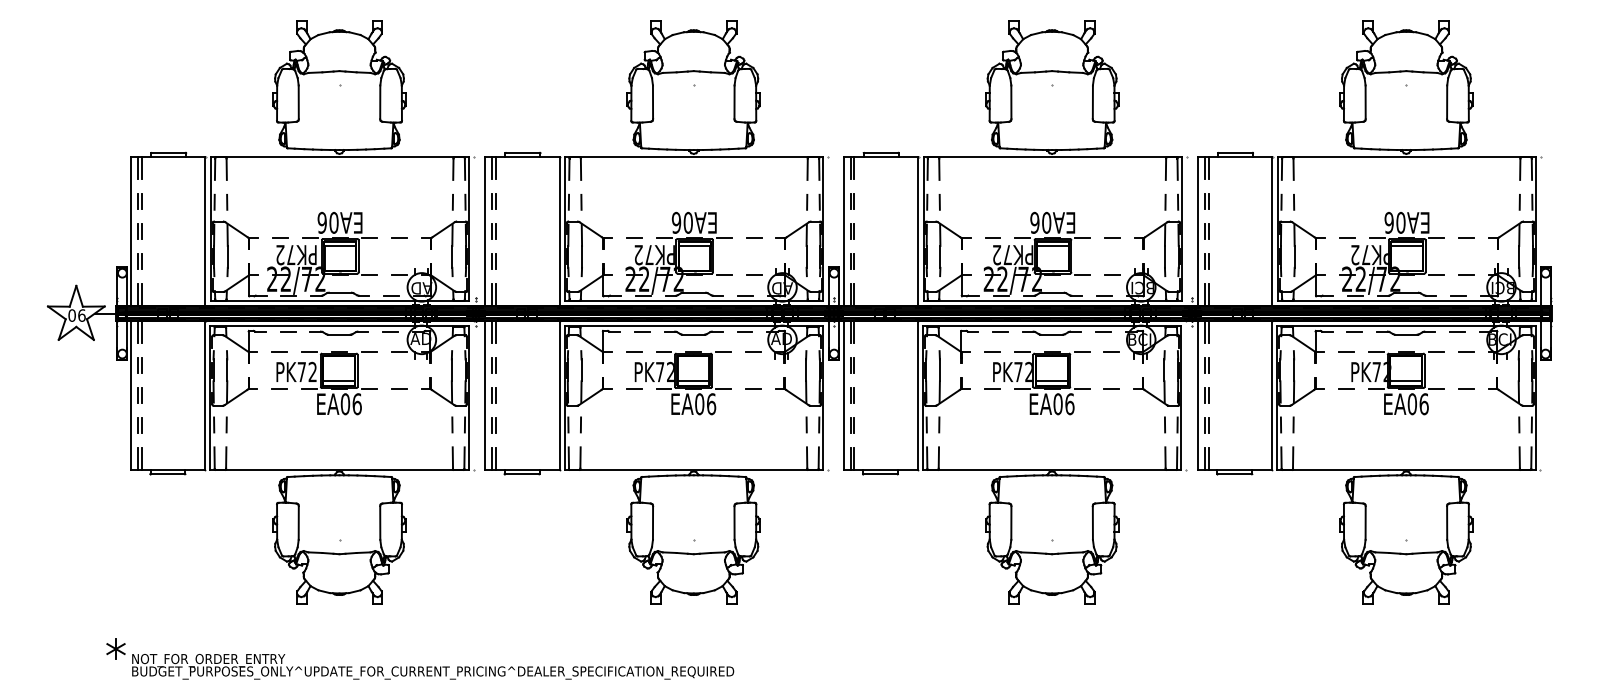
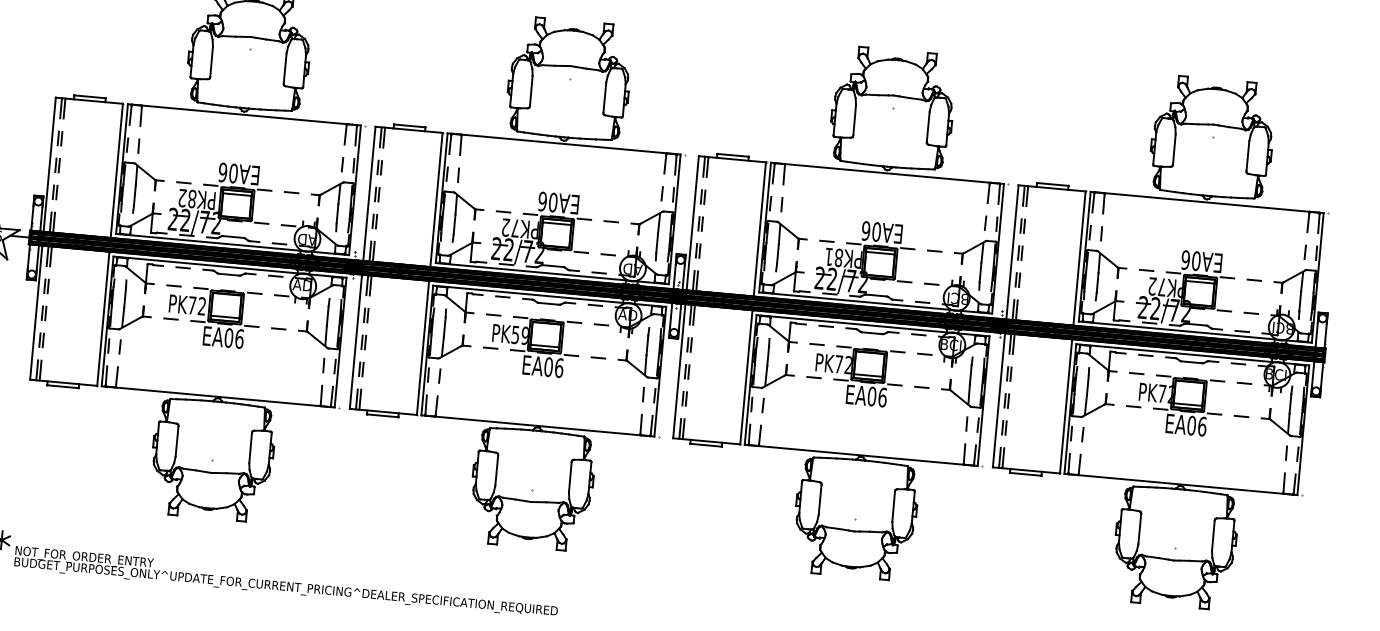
text: (291, 254) -> (192, 198), PK72 -> PK82
text: (1002, 254) -> (834, 256), PK72 -> PK81
text: (664, 372) -> (519, 335), PK72 -> PK59

